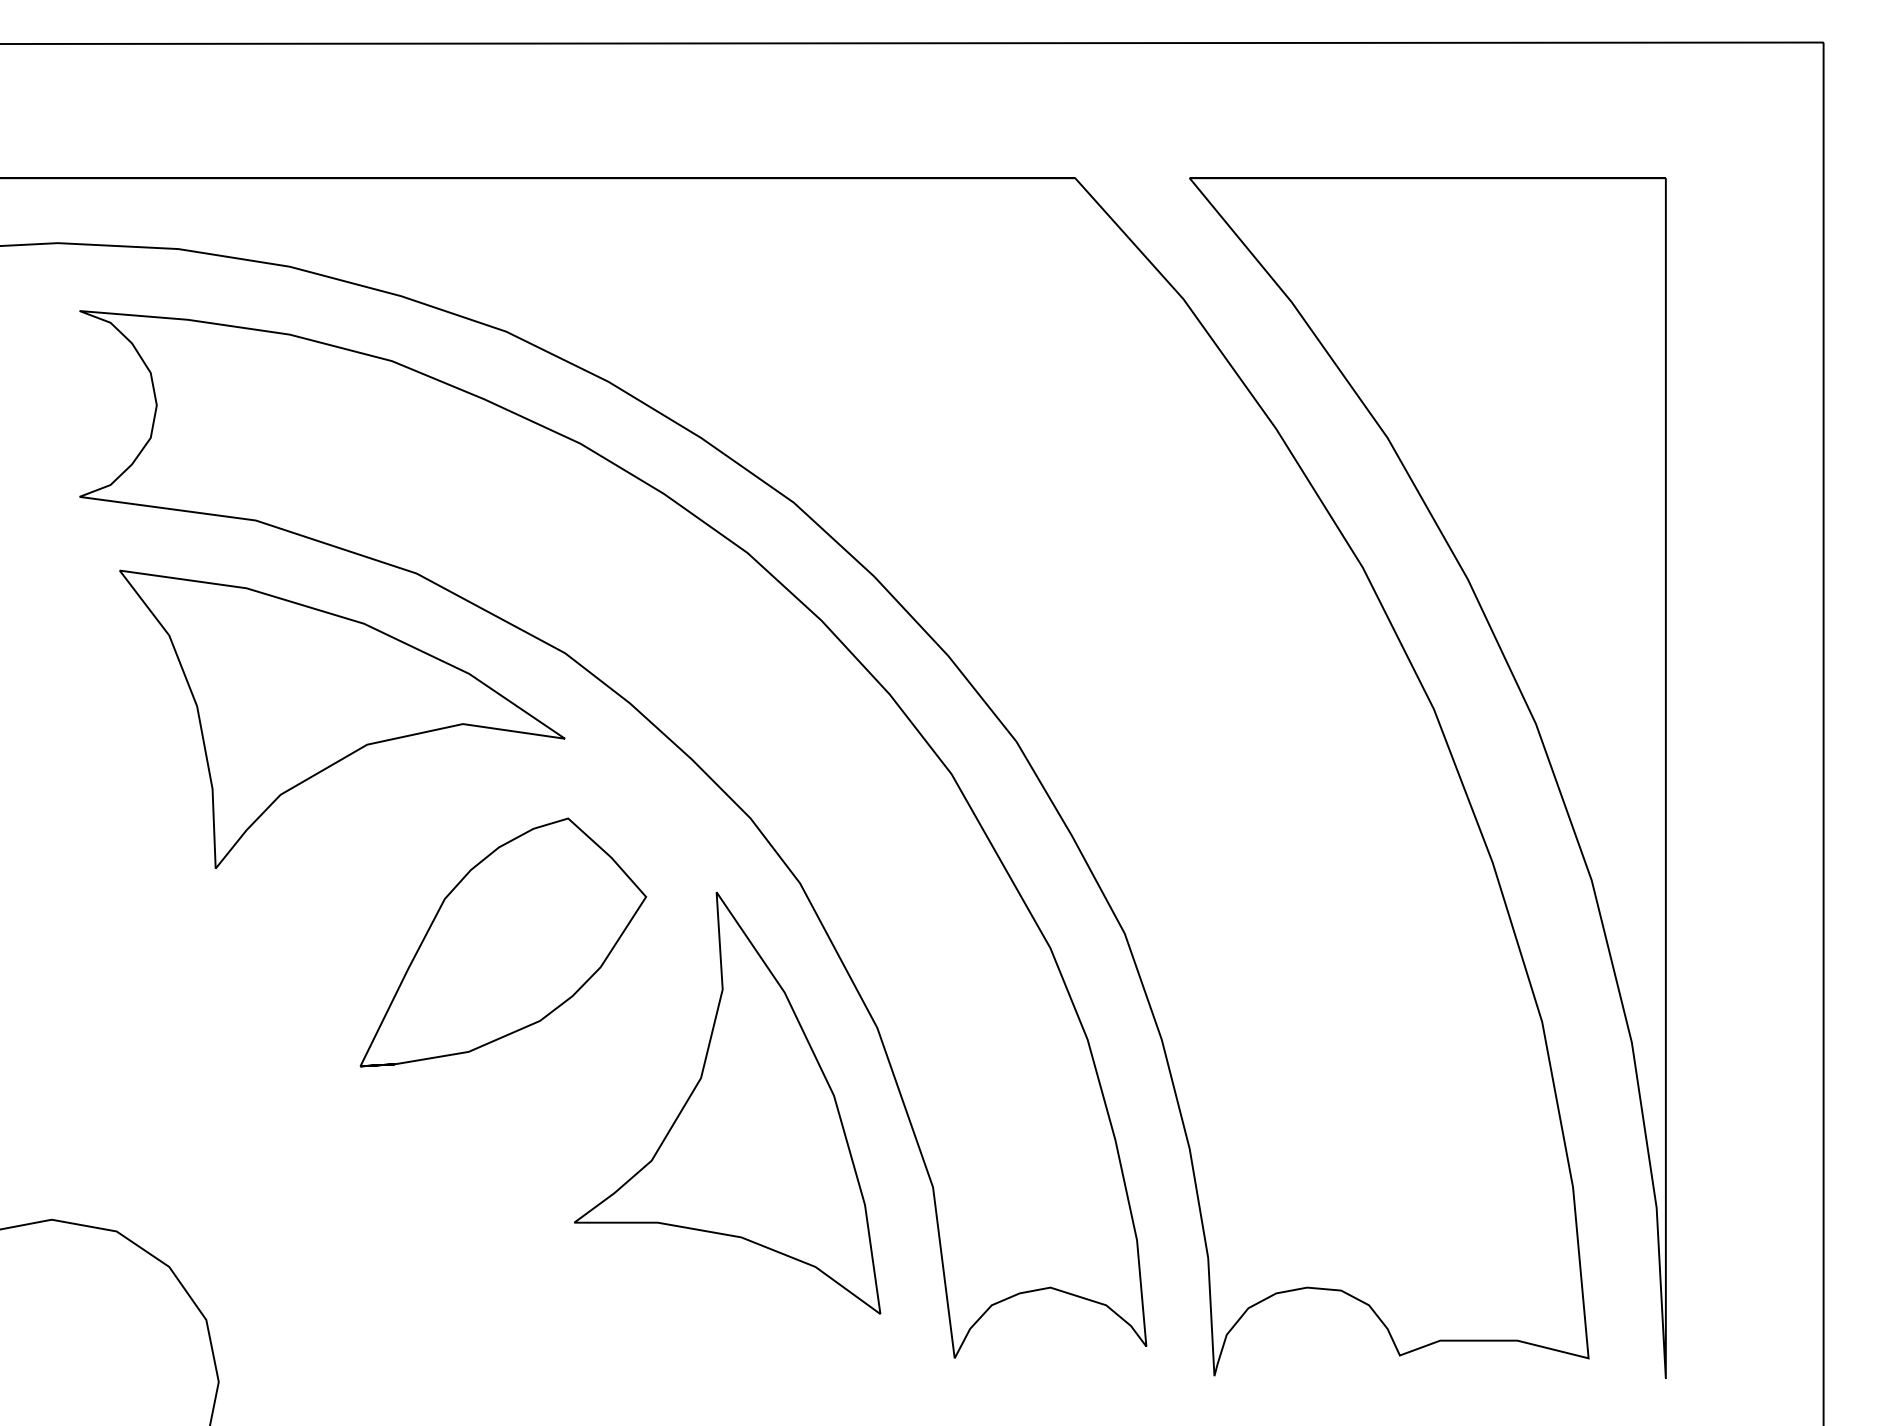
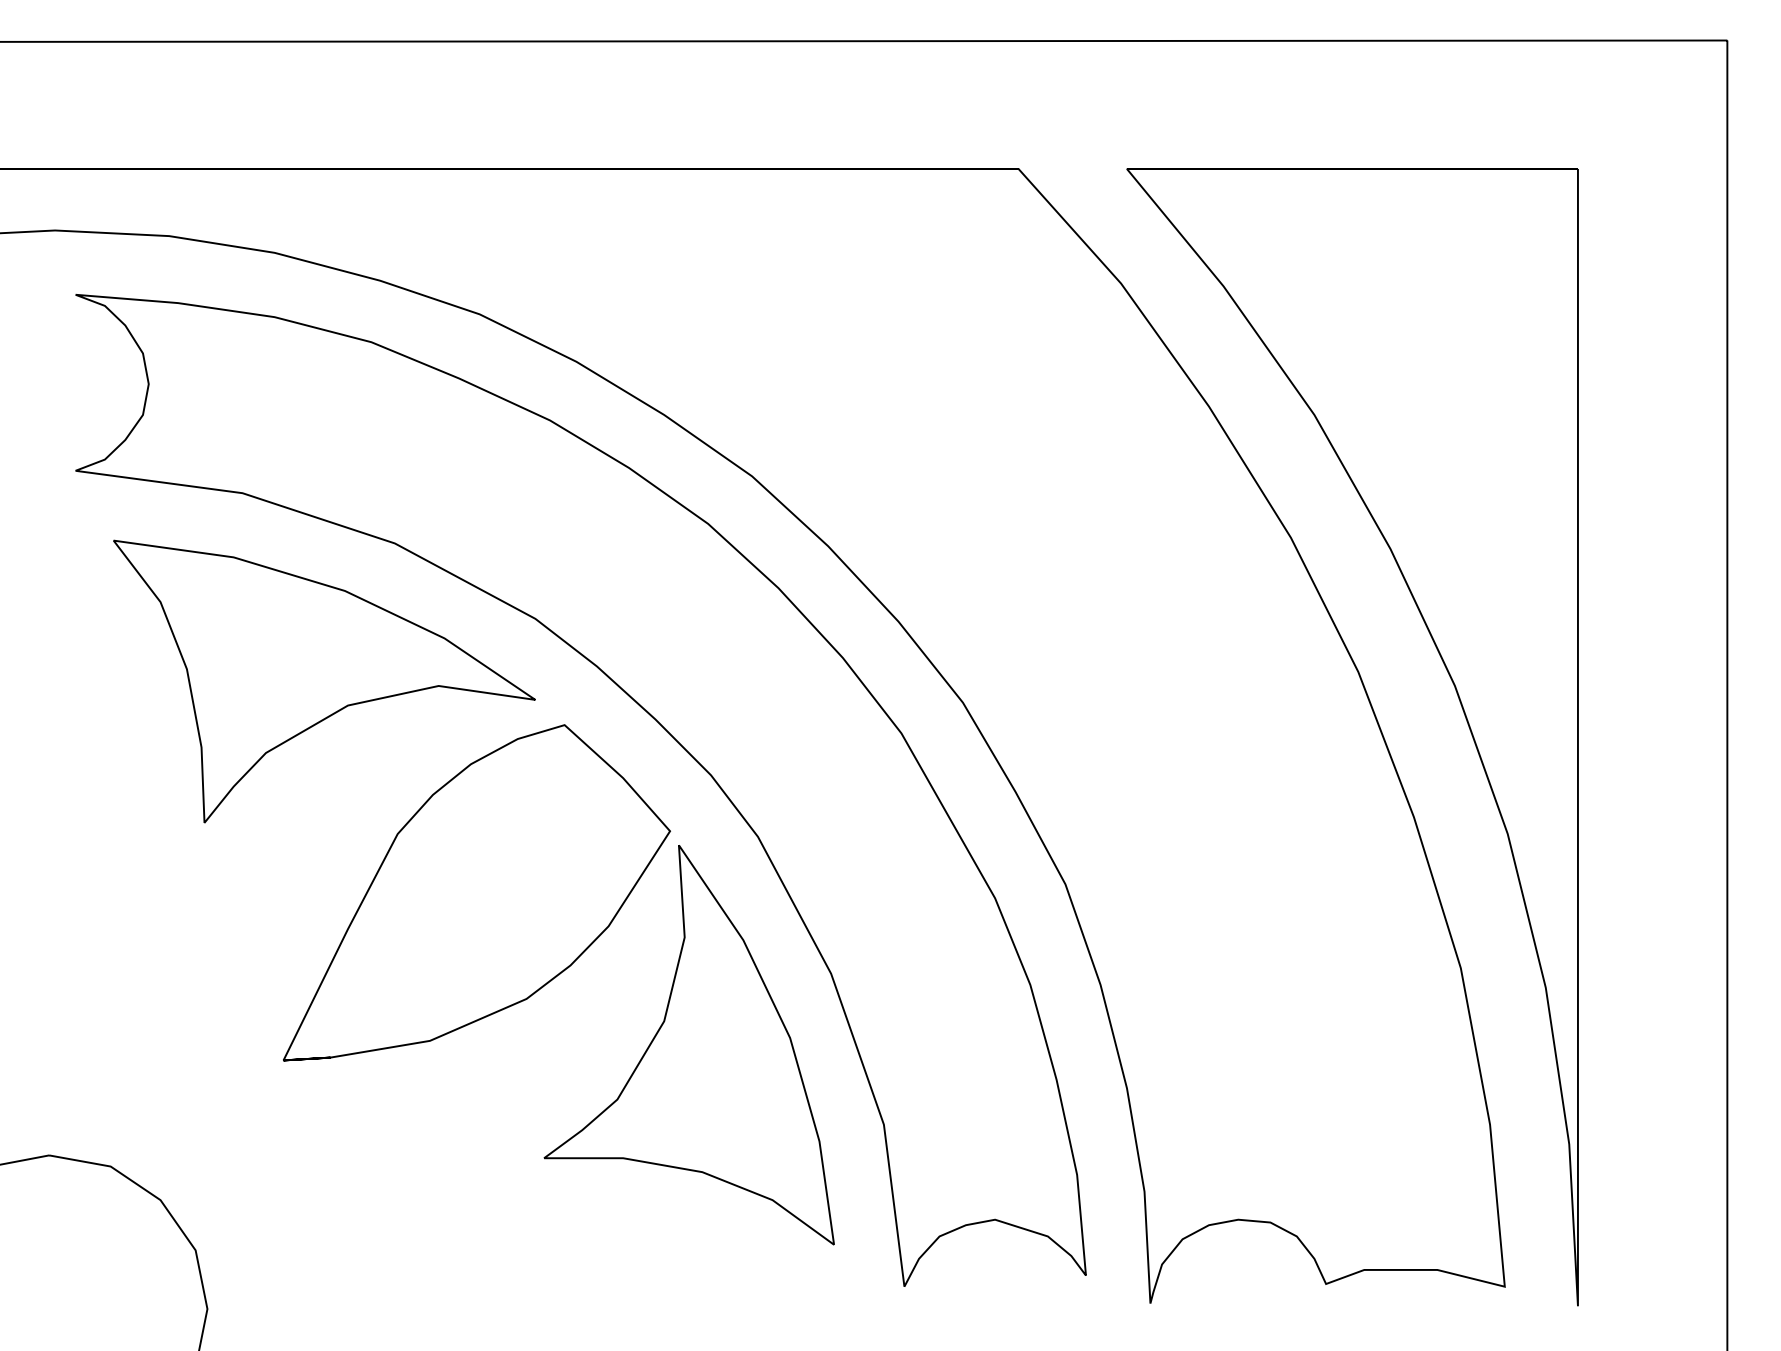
part: (503, 942) -> (477, 892), size x1.43

